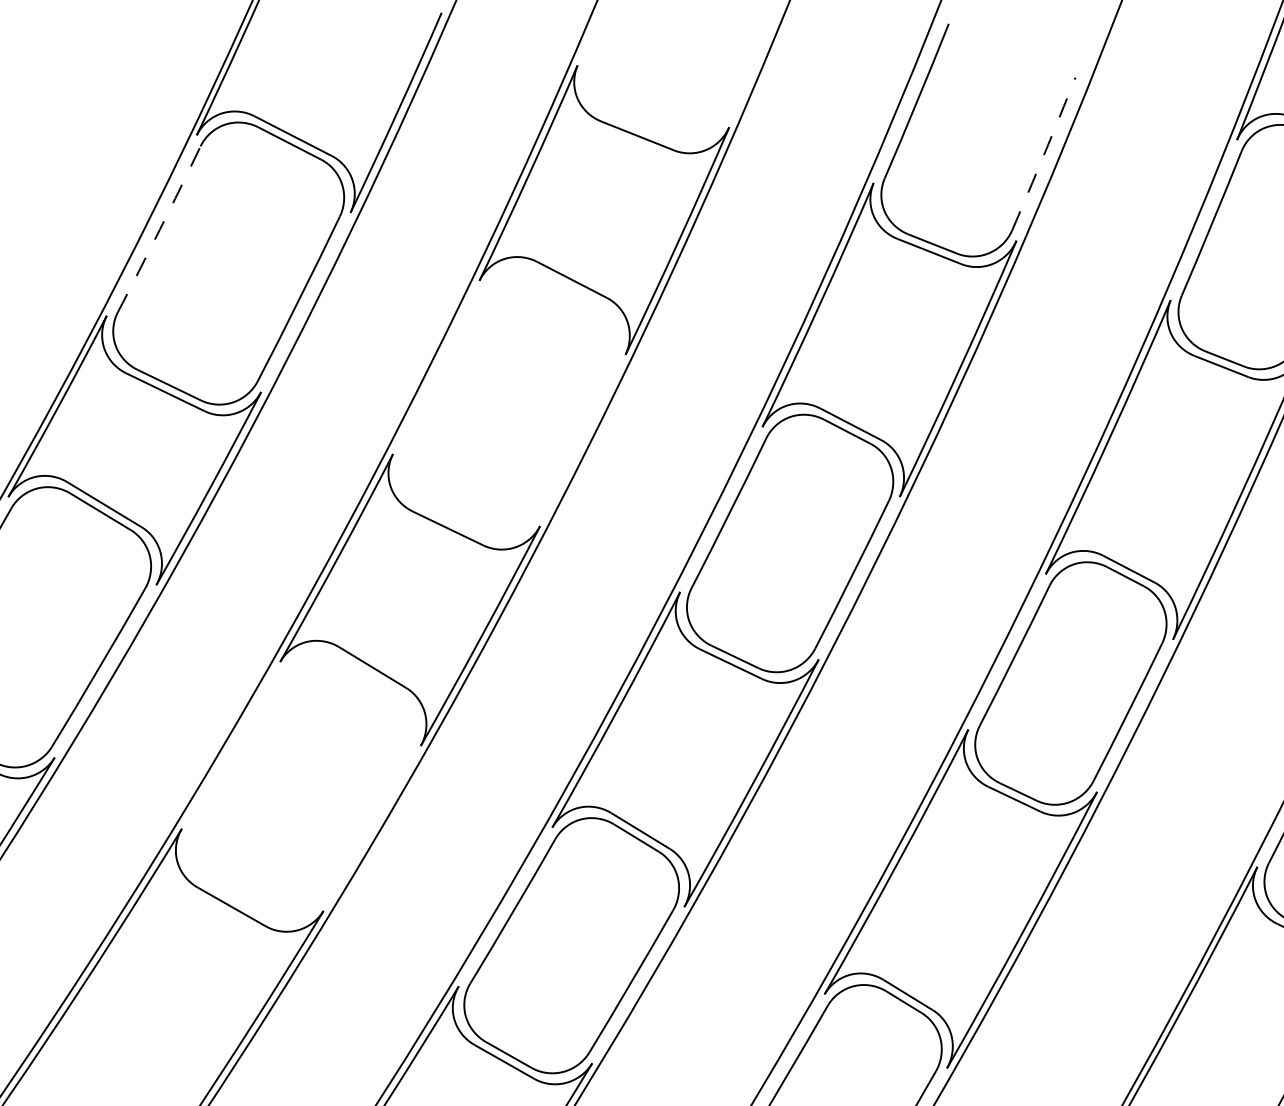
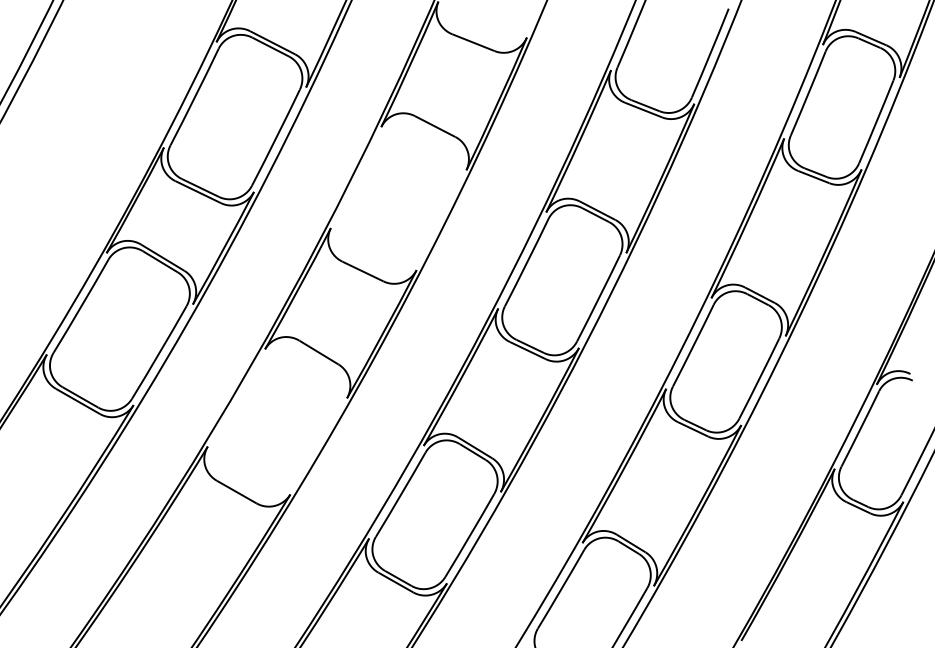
arc: (1044, 154) -> (710, 53), dashed -> solid
arc: (159, 229) -> (194, 97), dashed -> solid

